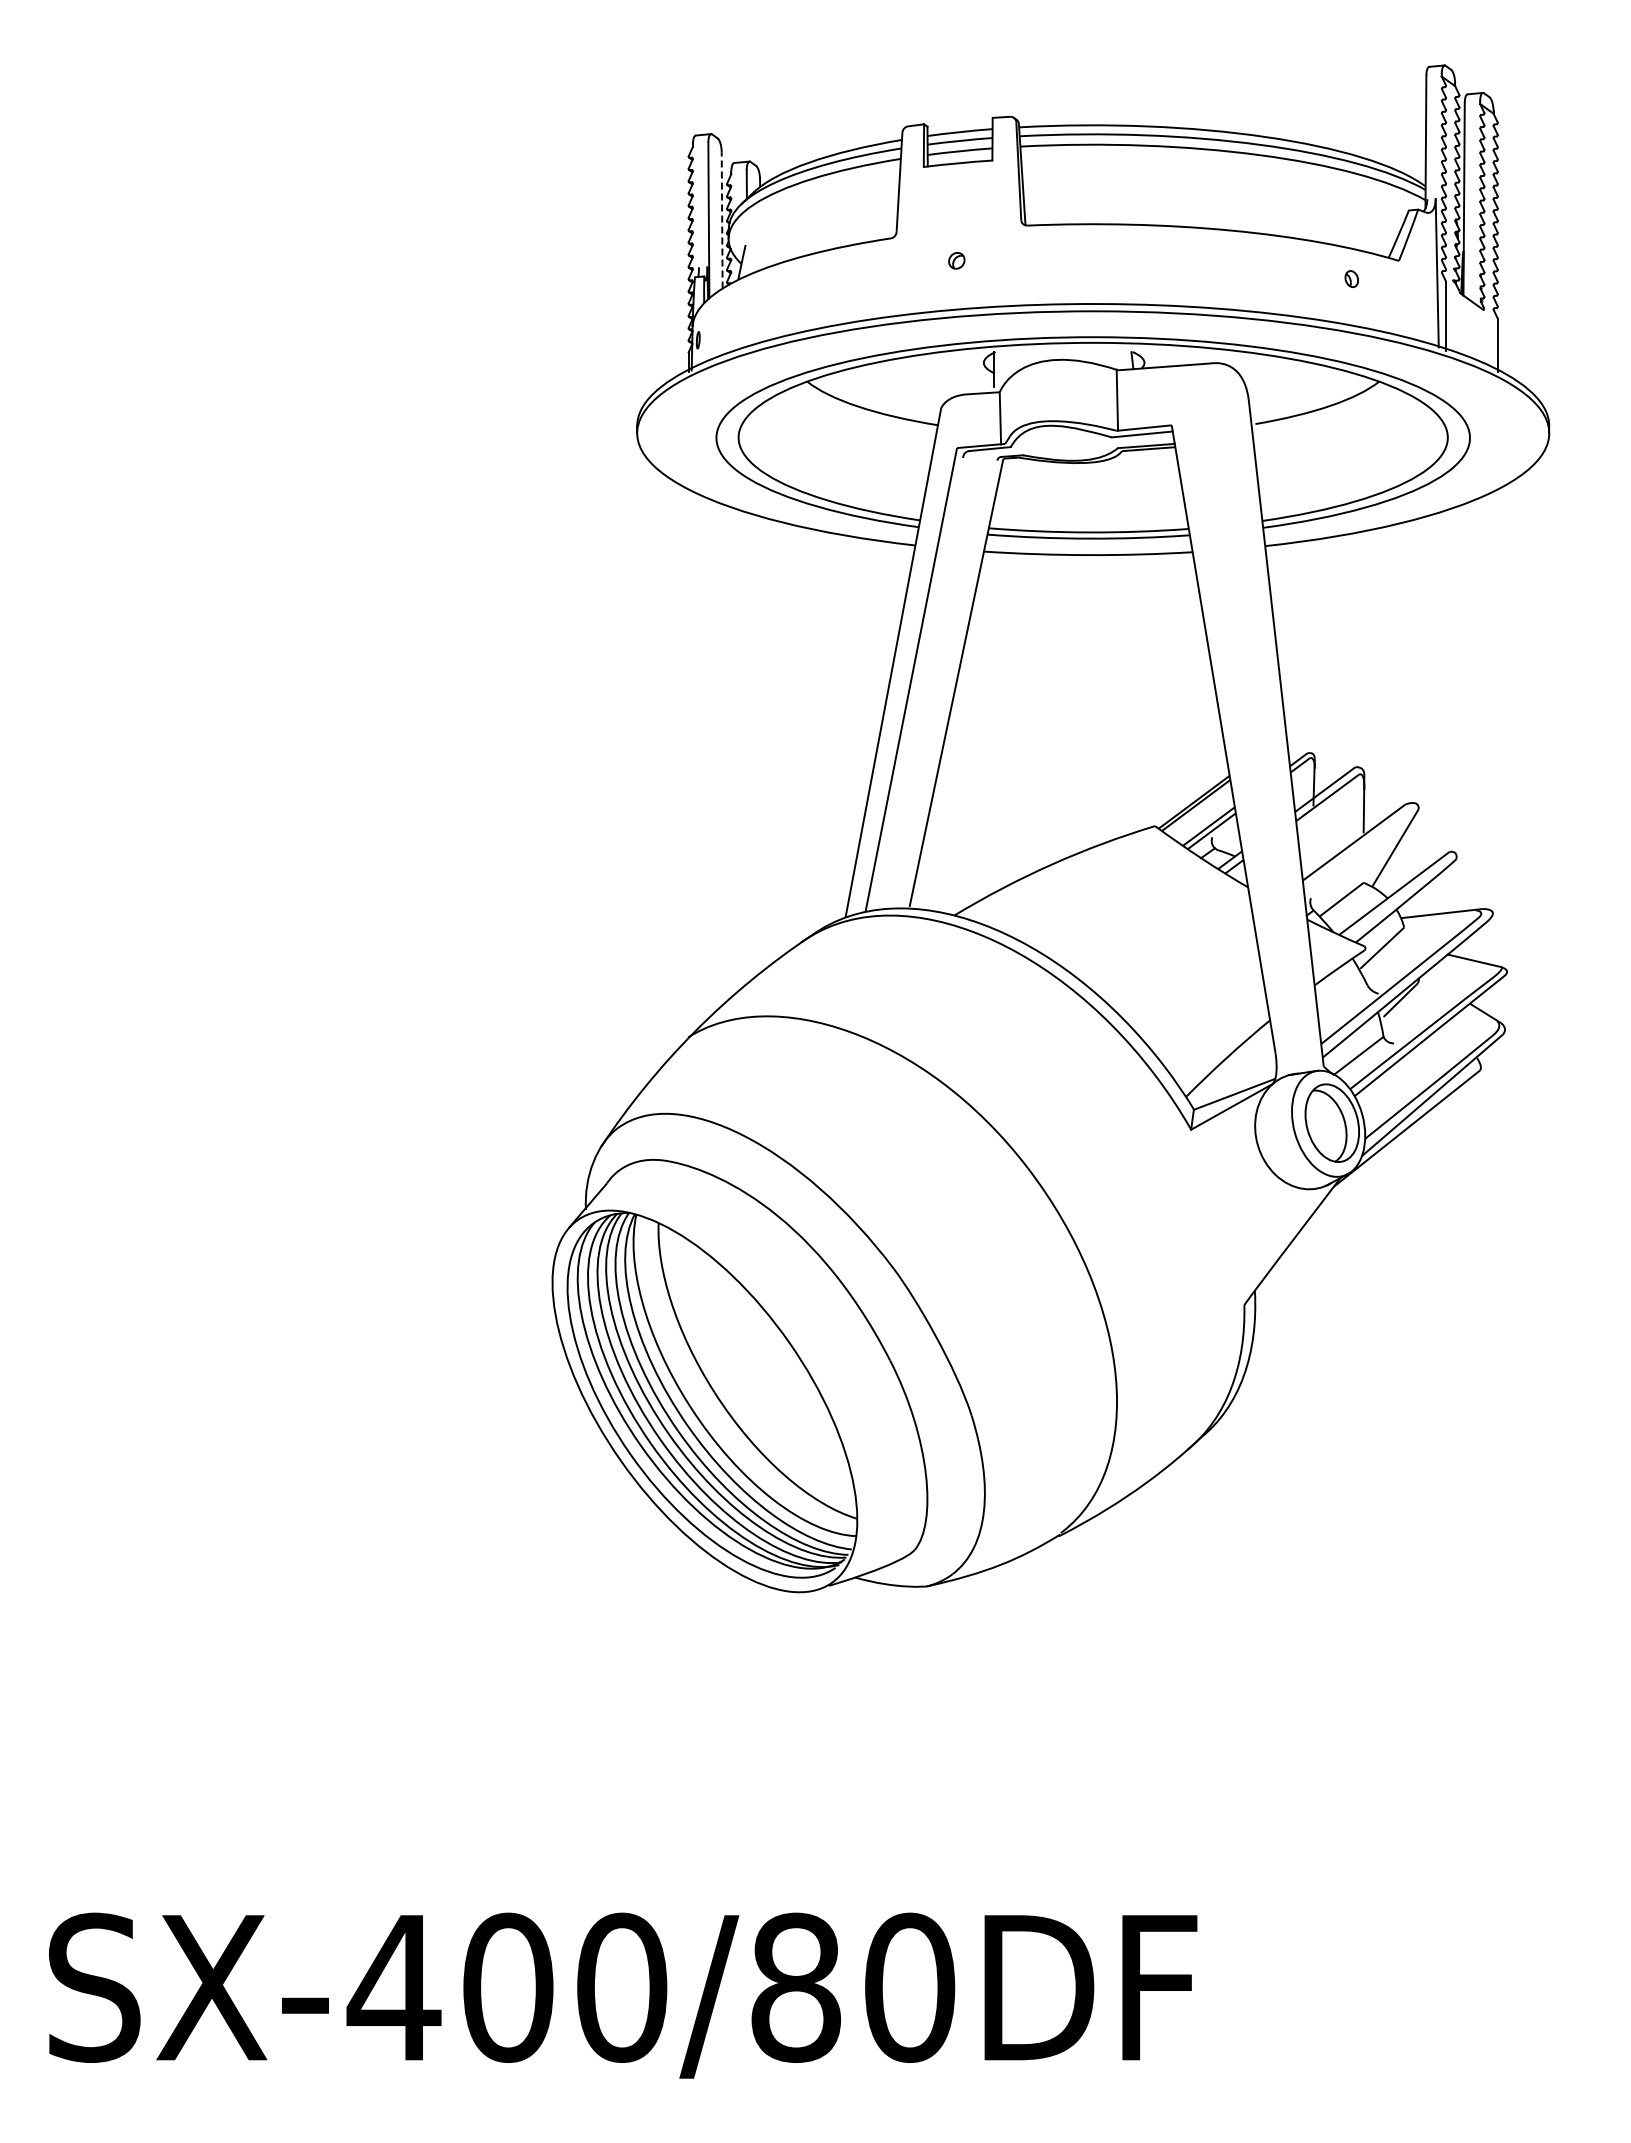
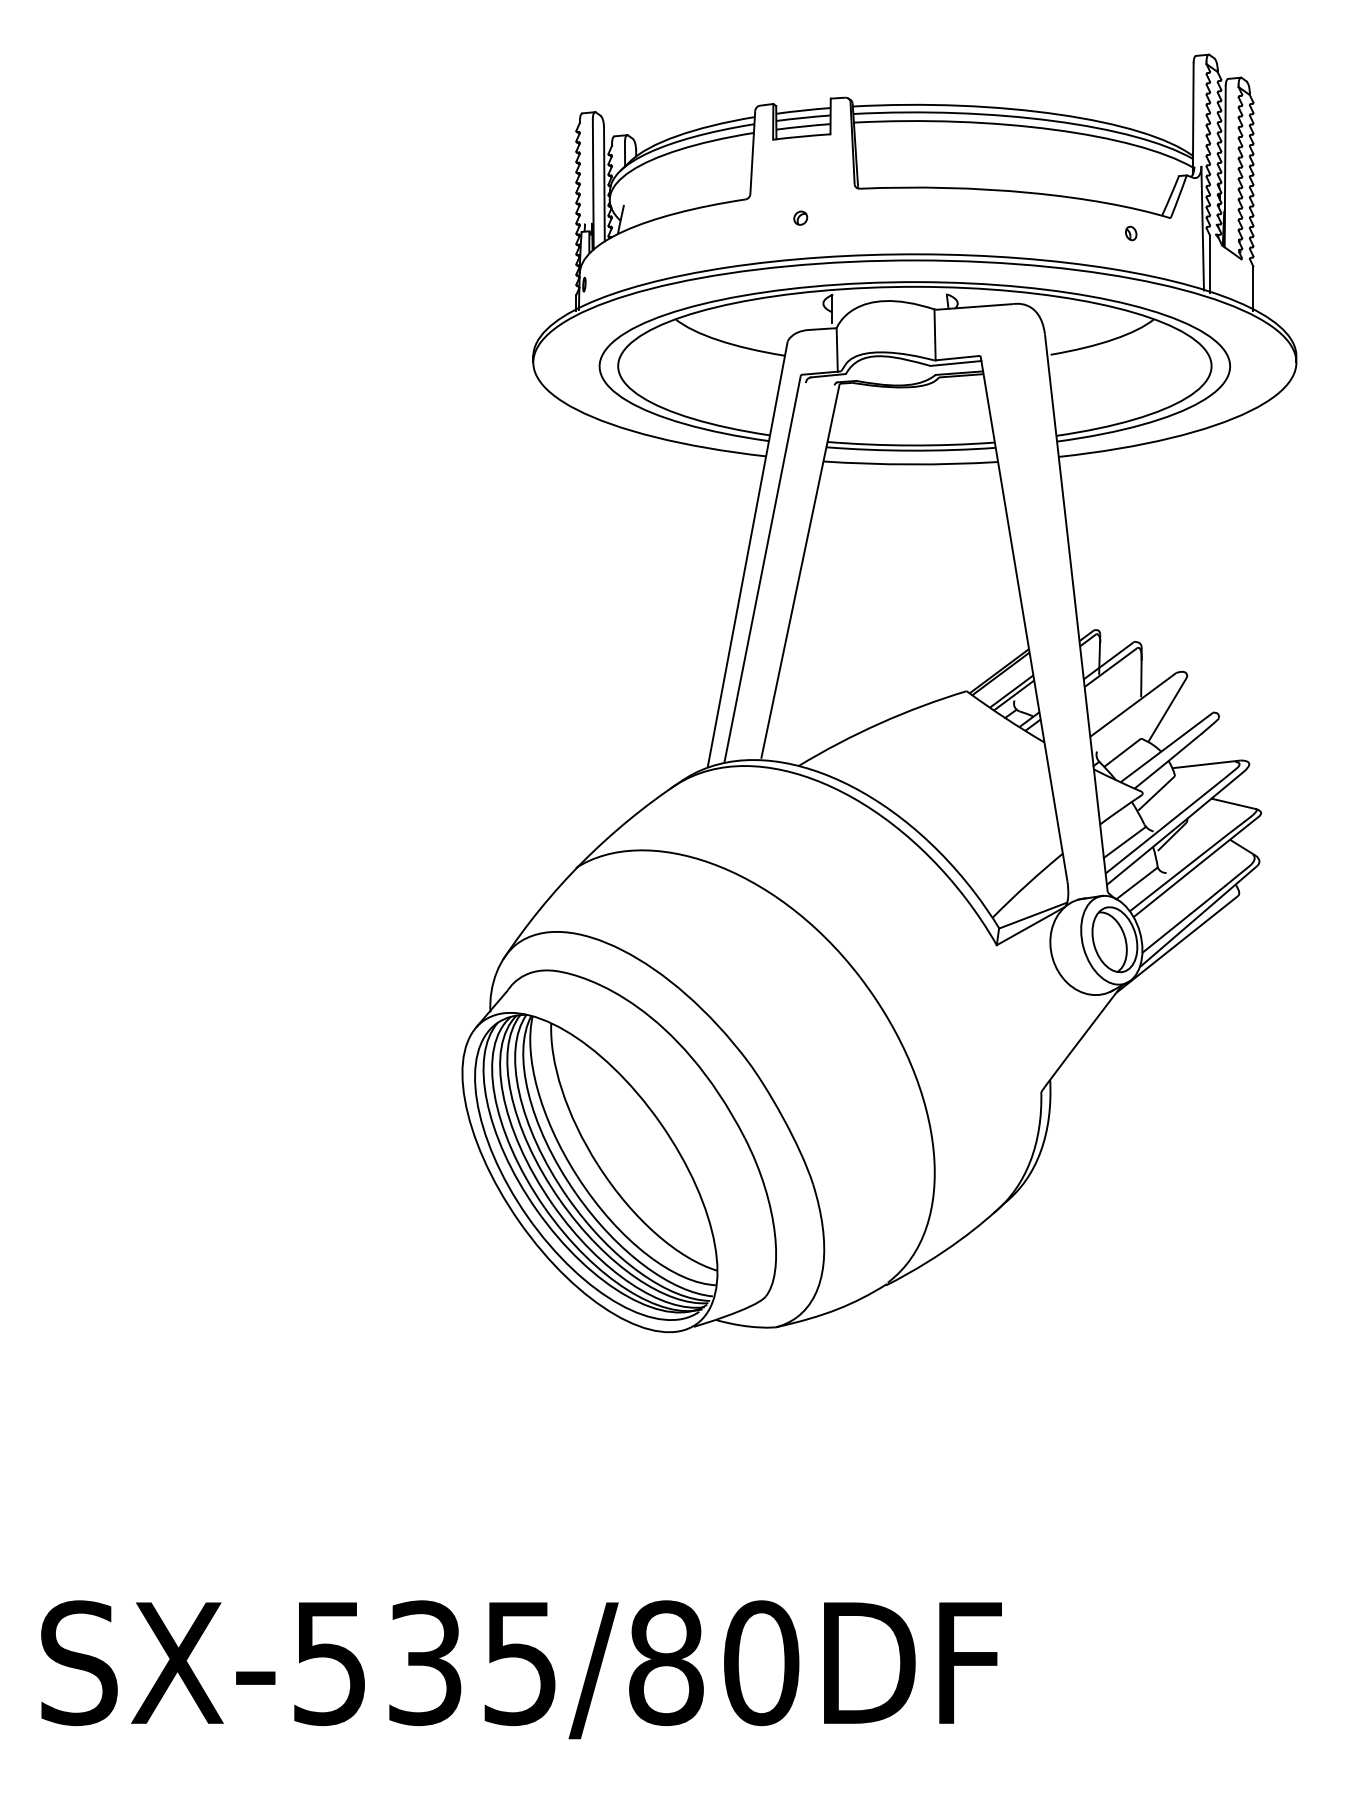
line: (722, 219) -> (604, 183), dashed -> solid
line: (1344, 1006) -> (1125, 842), added
text: (506, 1987) -> (423, 1662), SX-400/80DF -> SX-535/80DF

